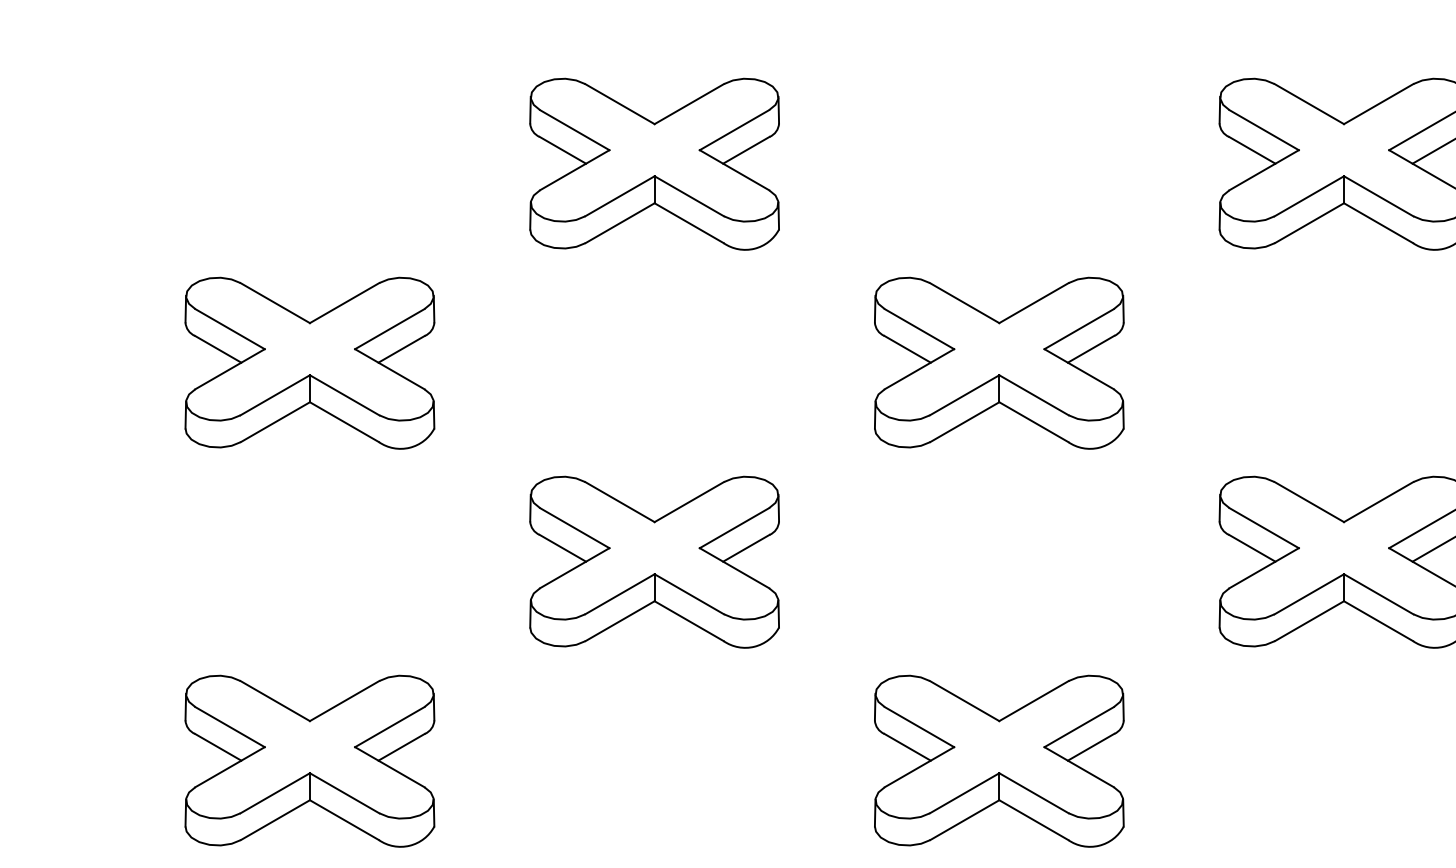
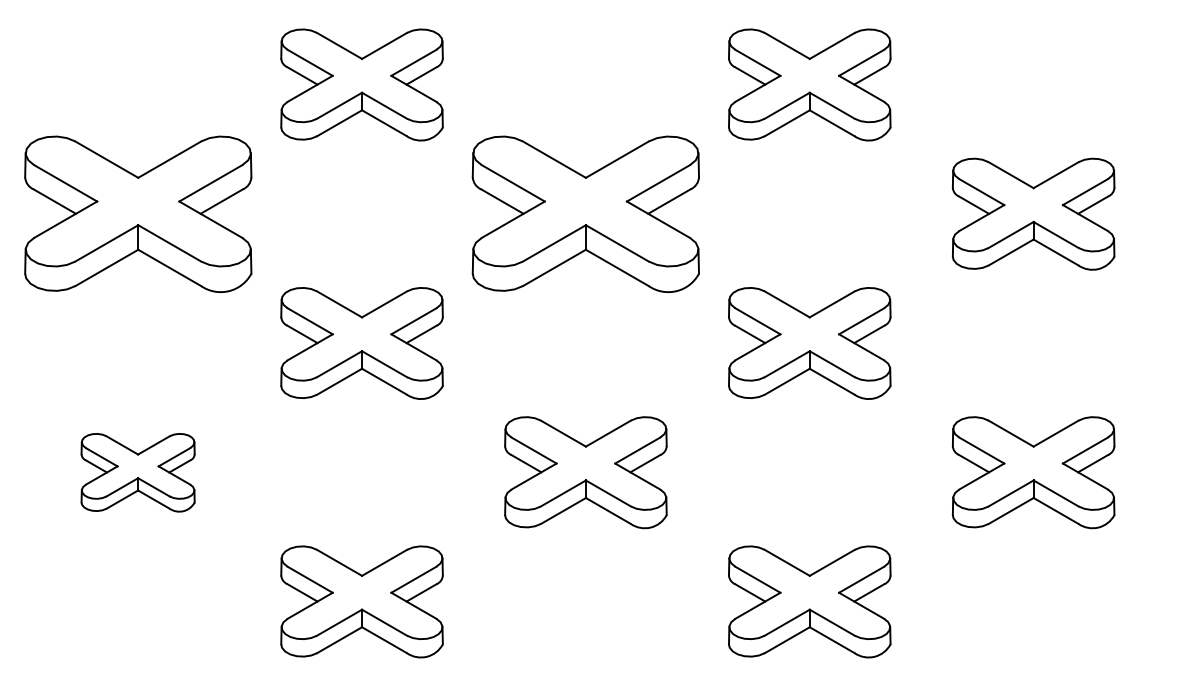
part: (308, 362) -> (137, 213), size x1.4
part: (998, 362) -> (585, 213), size x1.4
part: (308, 760) -> (137, 472), size x0.7

